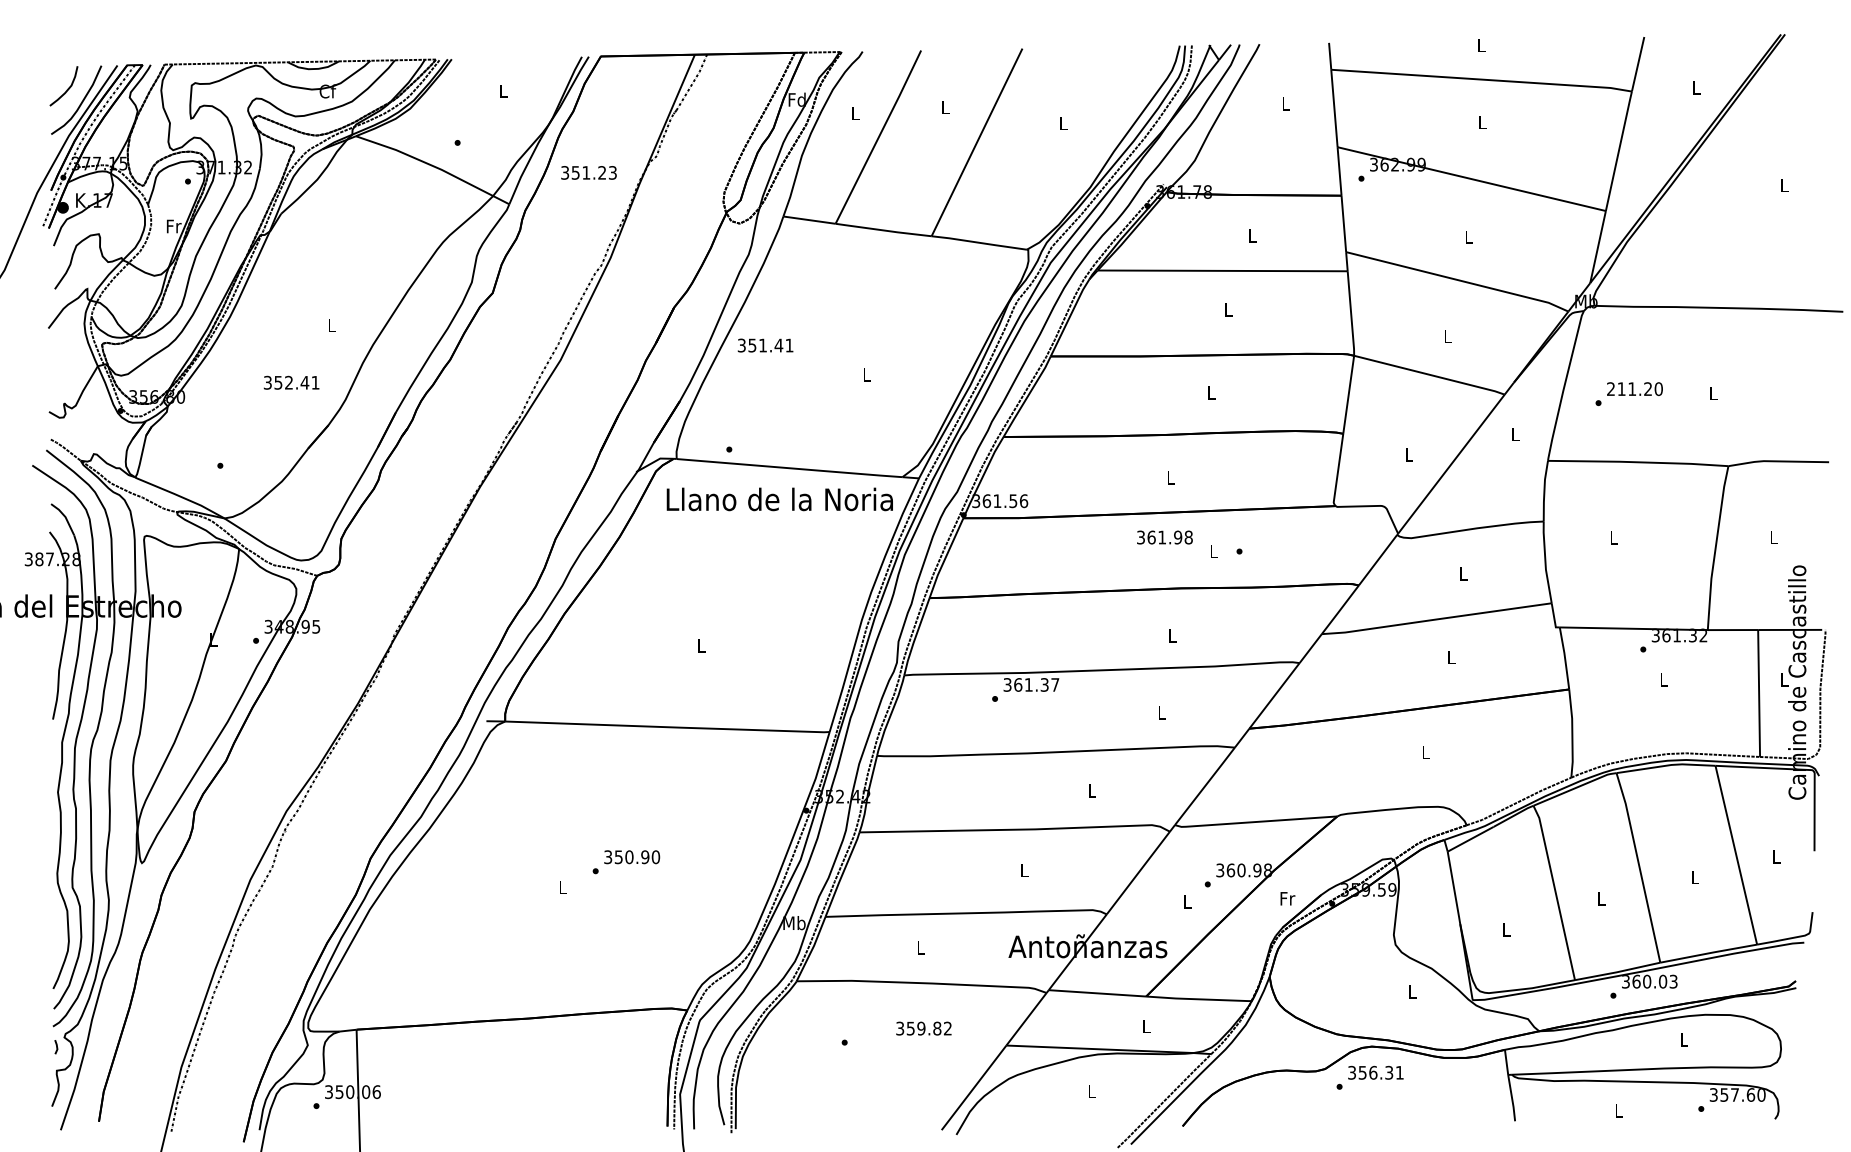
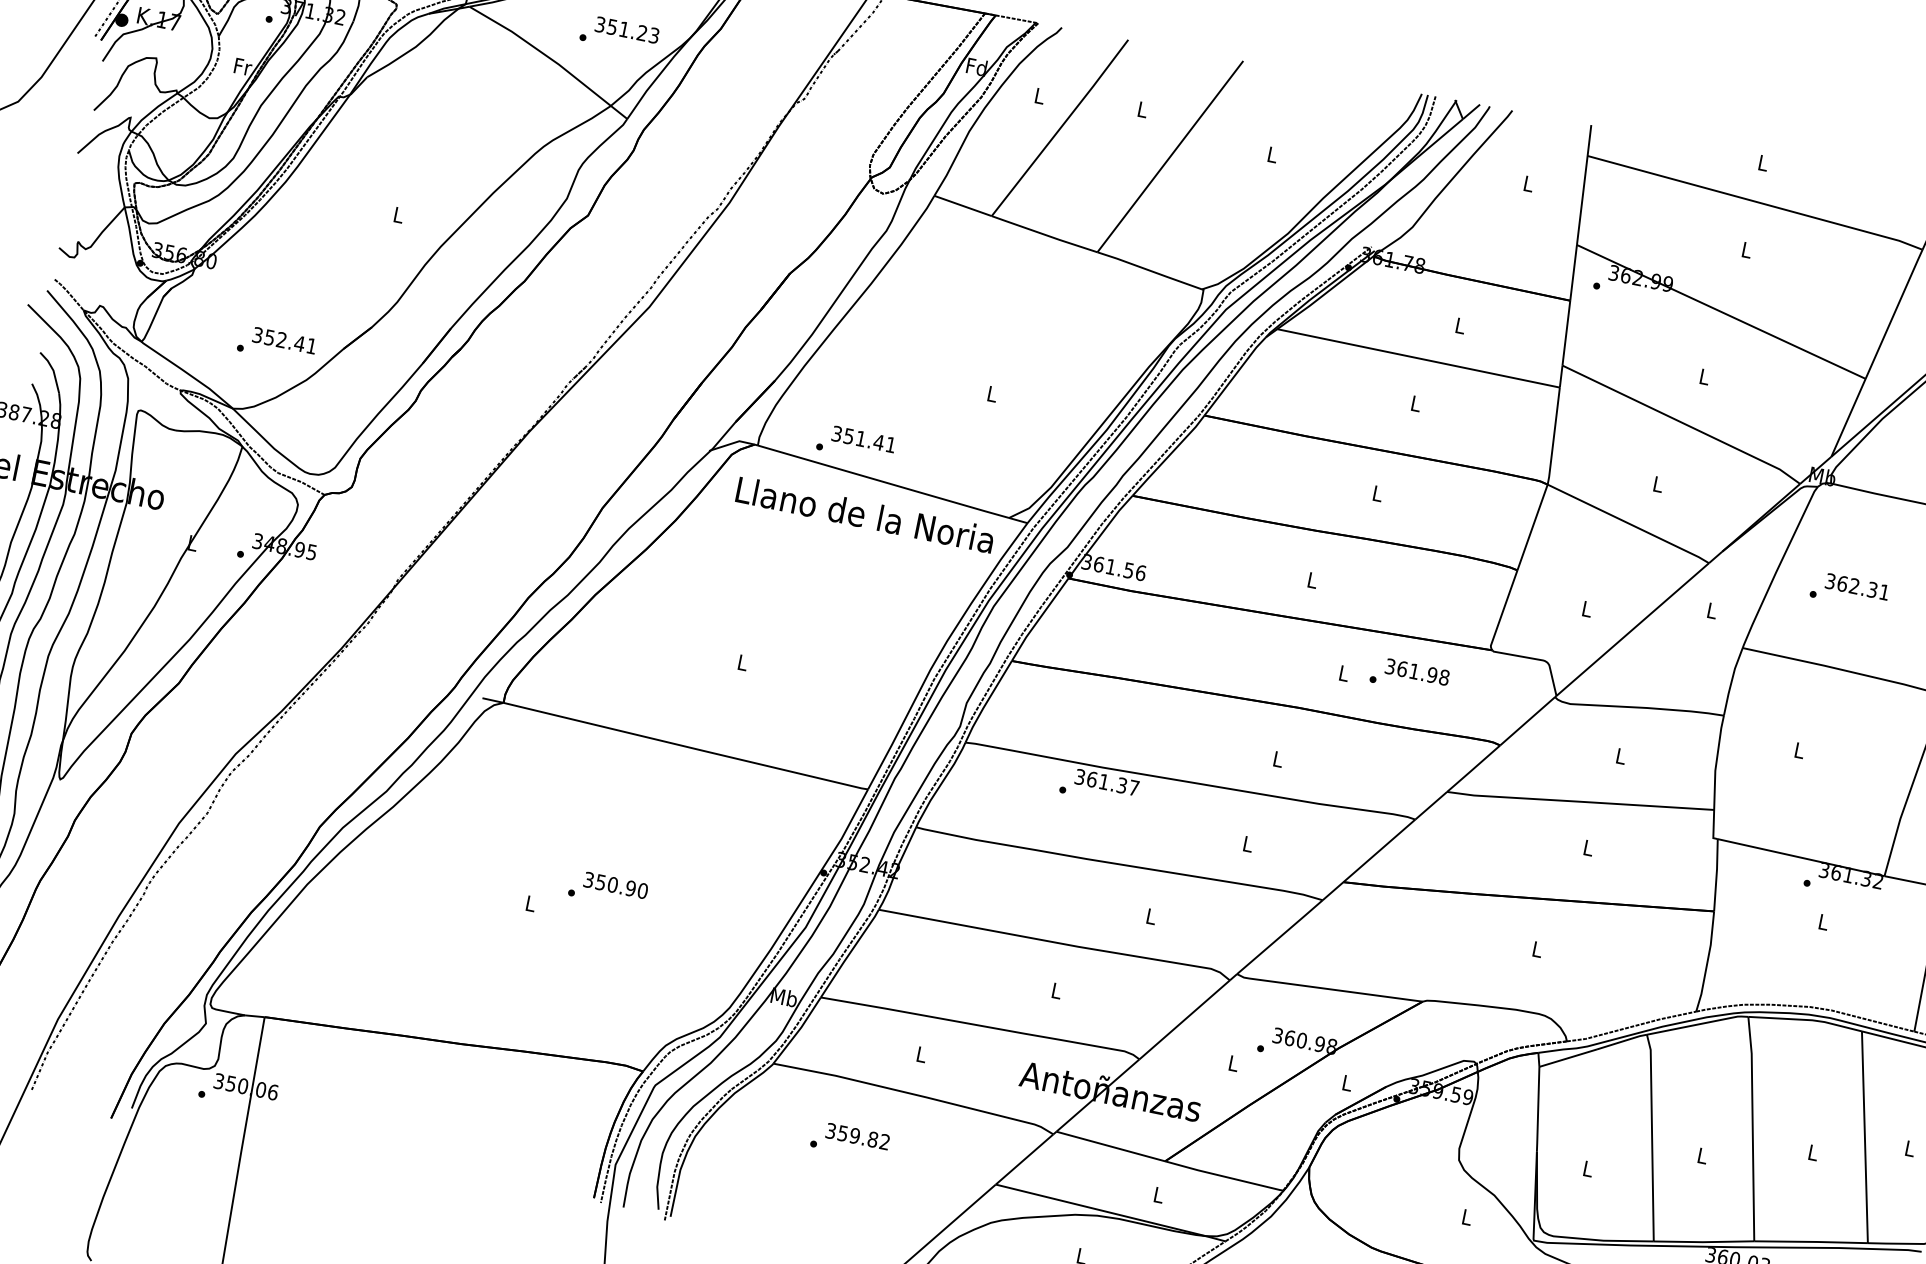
text: (588, 172) -> (626, 29), moved
text: (765, 345) -> (863, 439), moved
text: (291, 382) -> (284, 340), moved
text: (1634, 389) -> (1856, 587), 211.20 -> 362.31
text: (1164, 537) -> (1416, 672), moved
text: (1287, 898) -> (1347, 1082), Fr -> L
text: (923, 1028) -> (857, 1136), moved

